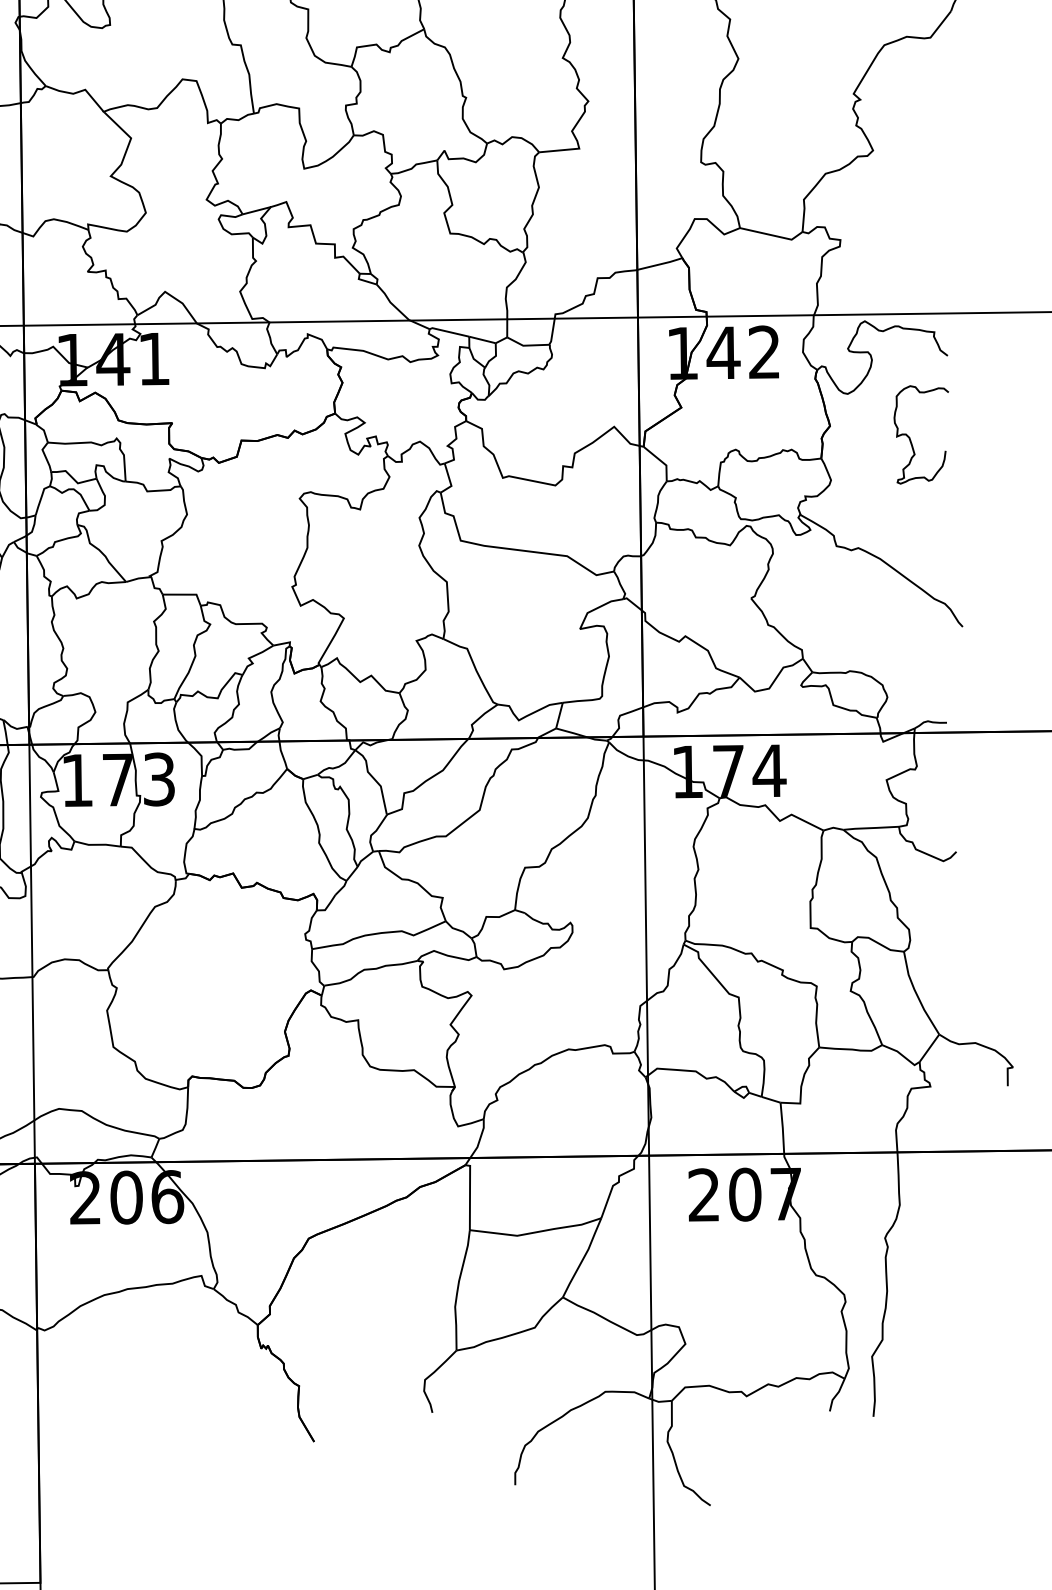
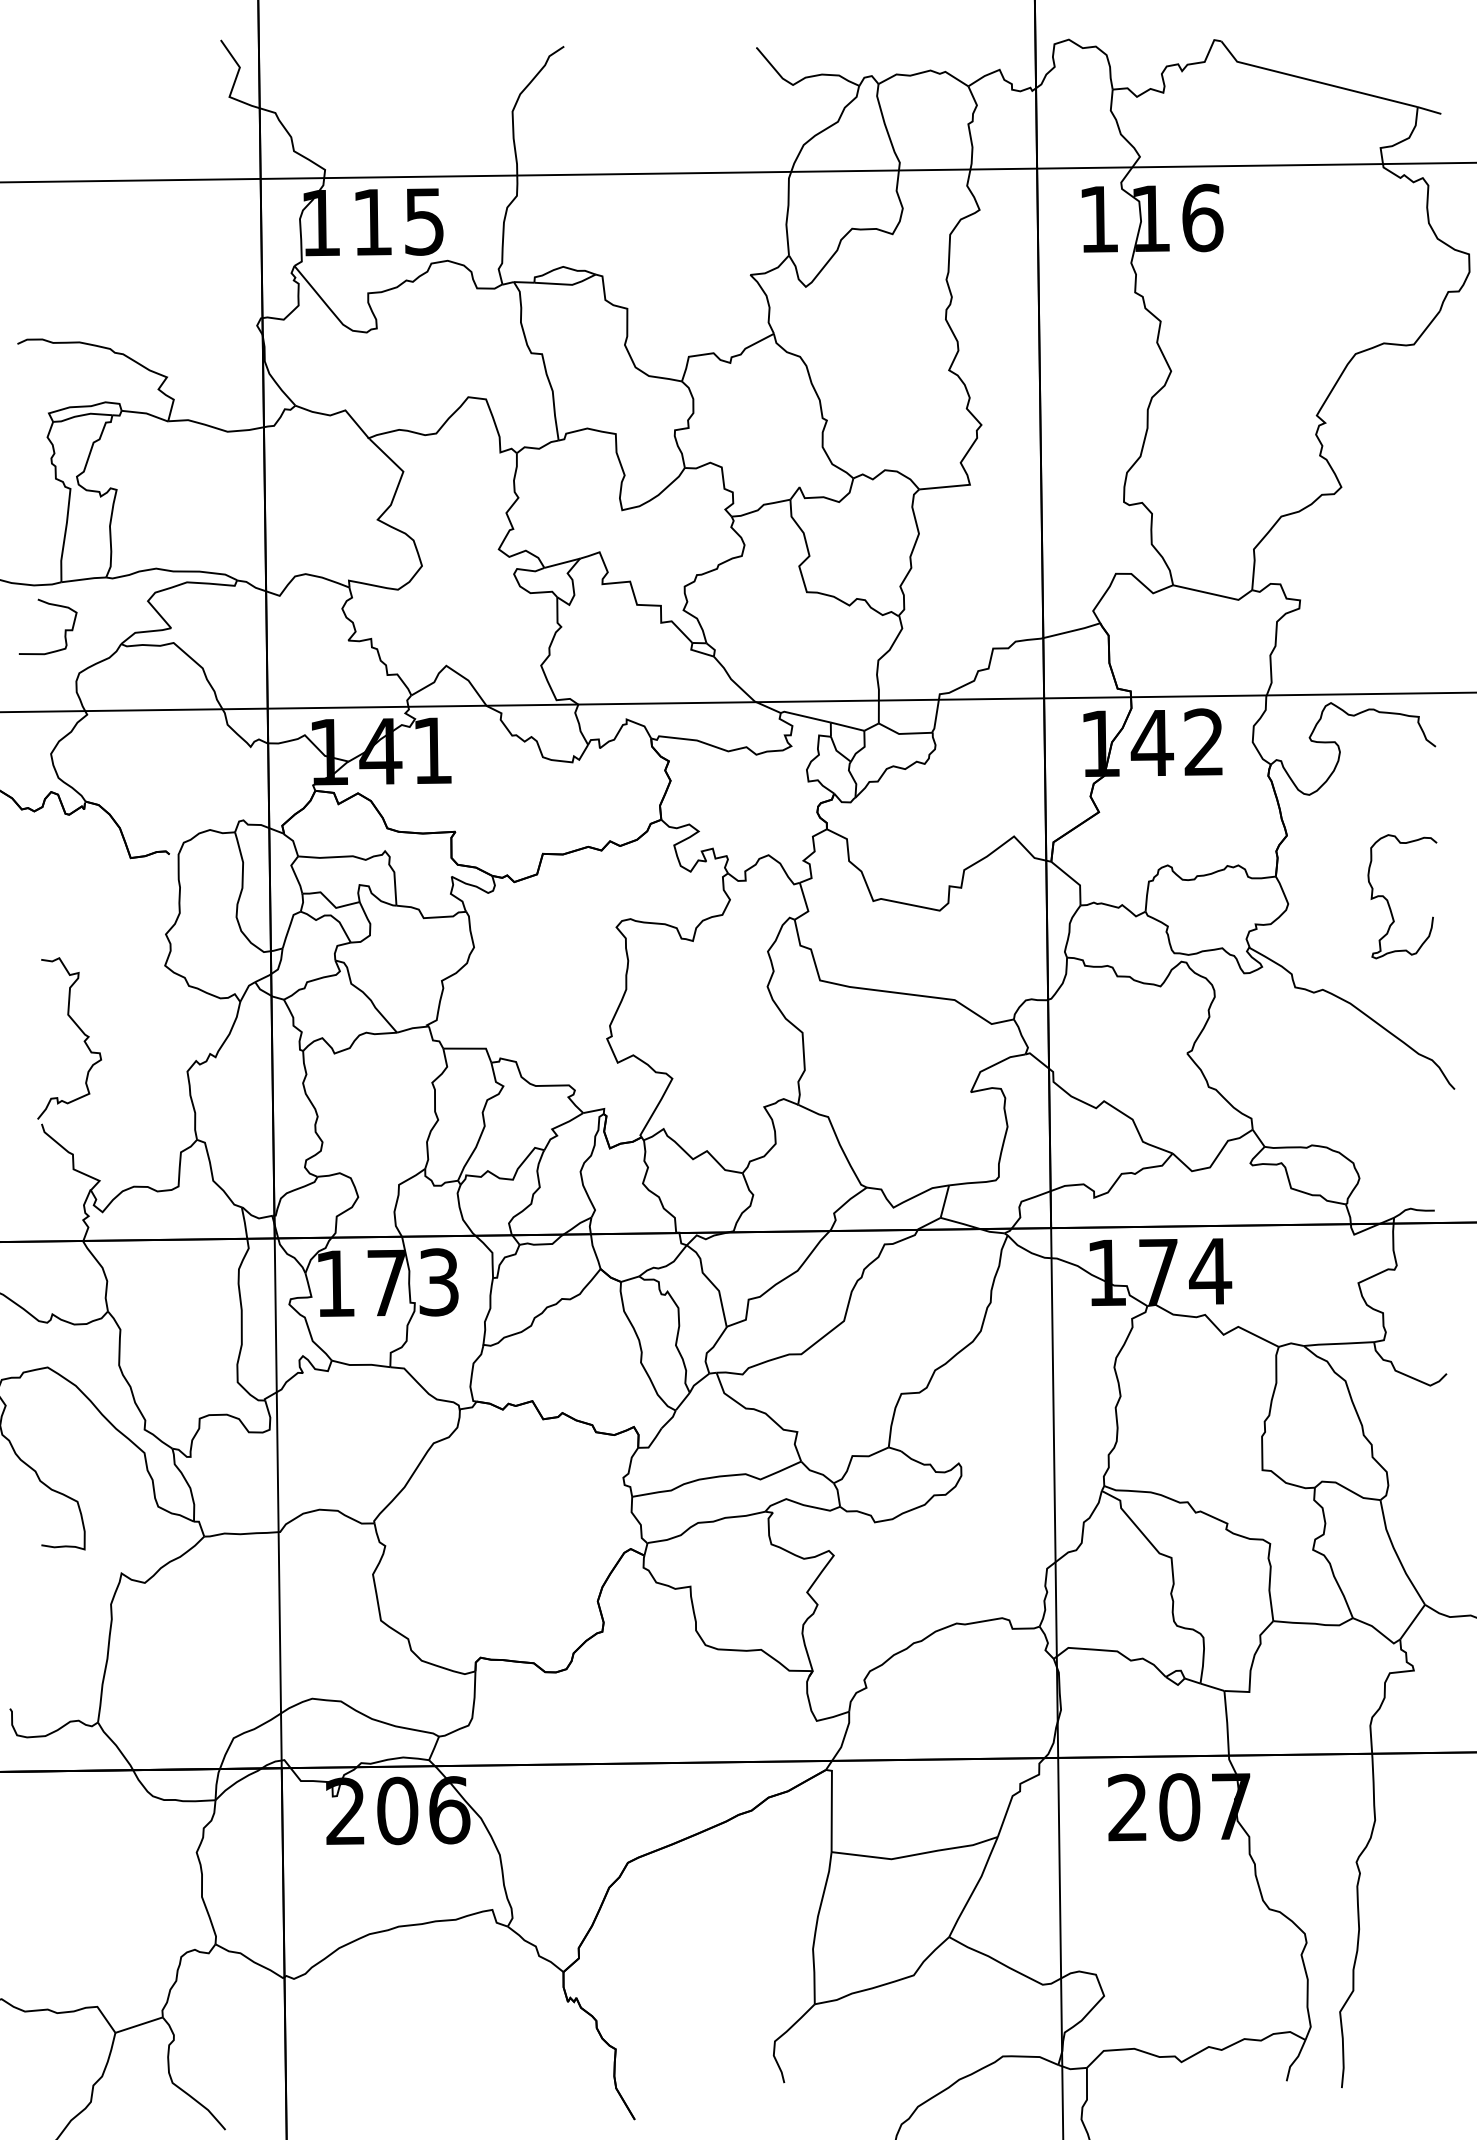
curve: (910, 437) -> (1388, 900), moved

